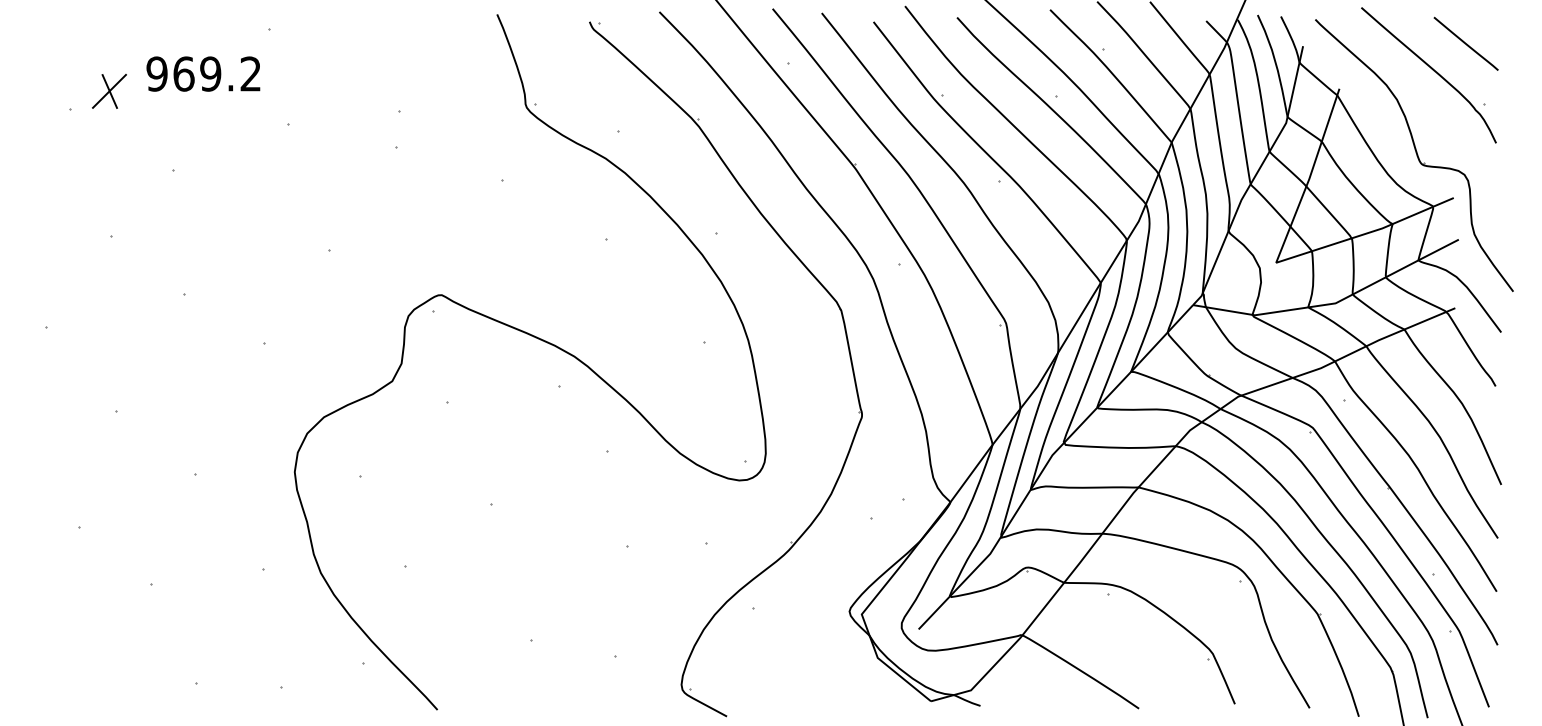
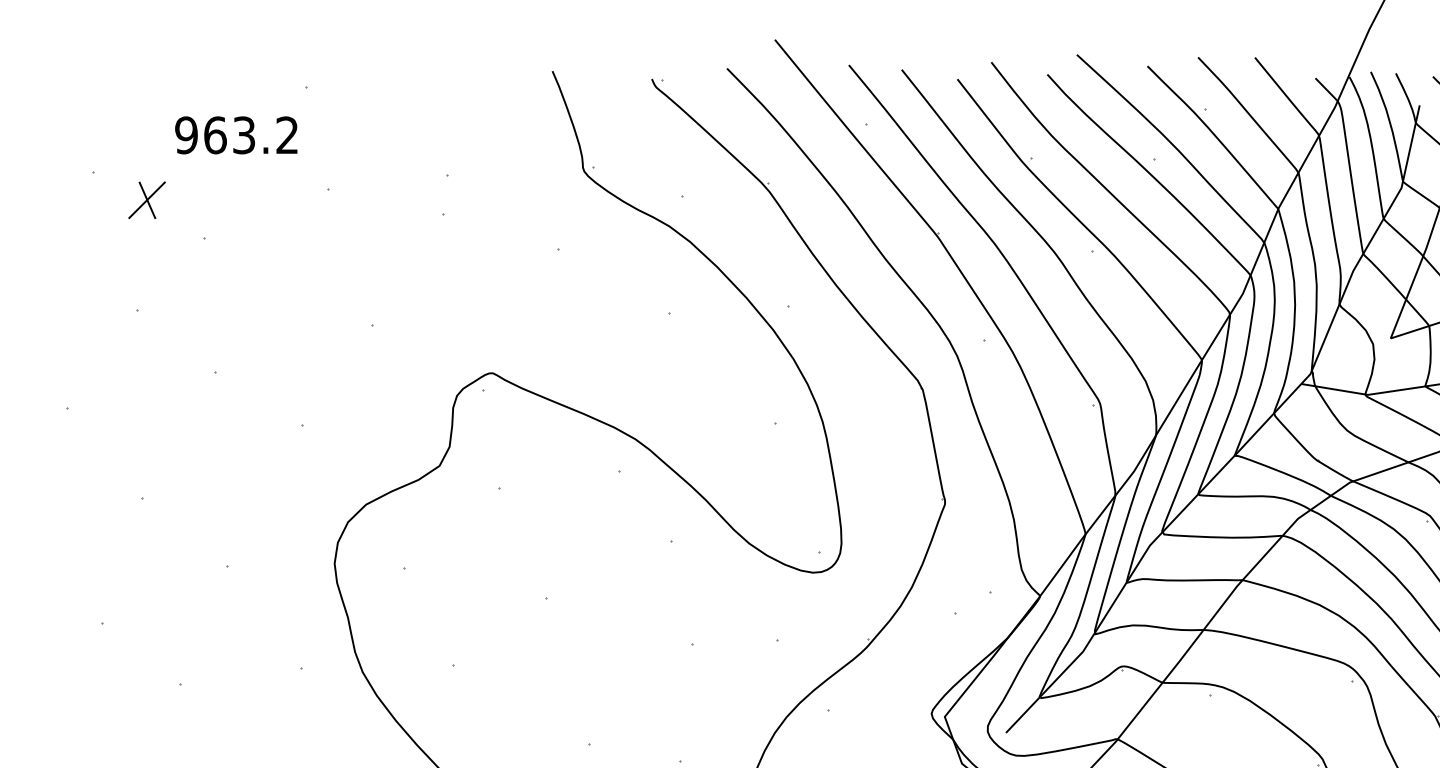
text: (210, 73) -> (243, 134), 969.2 -> 963.2
part: (109, 91) -> (147, 200), moved

